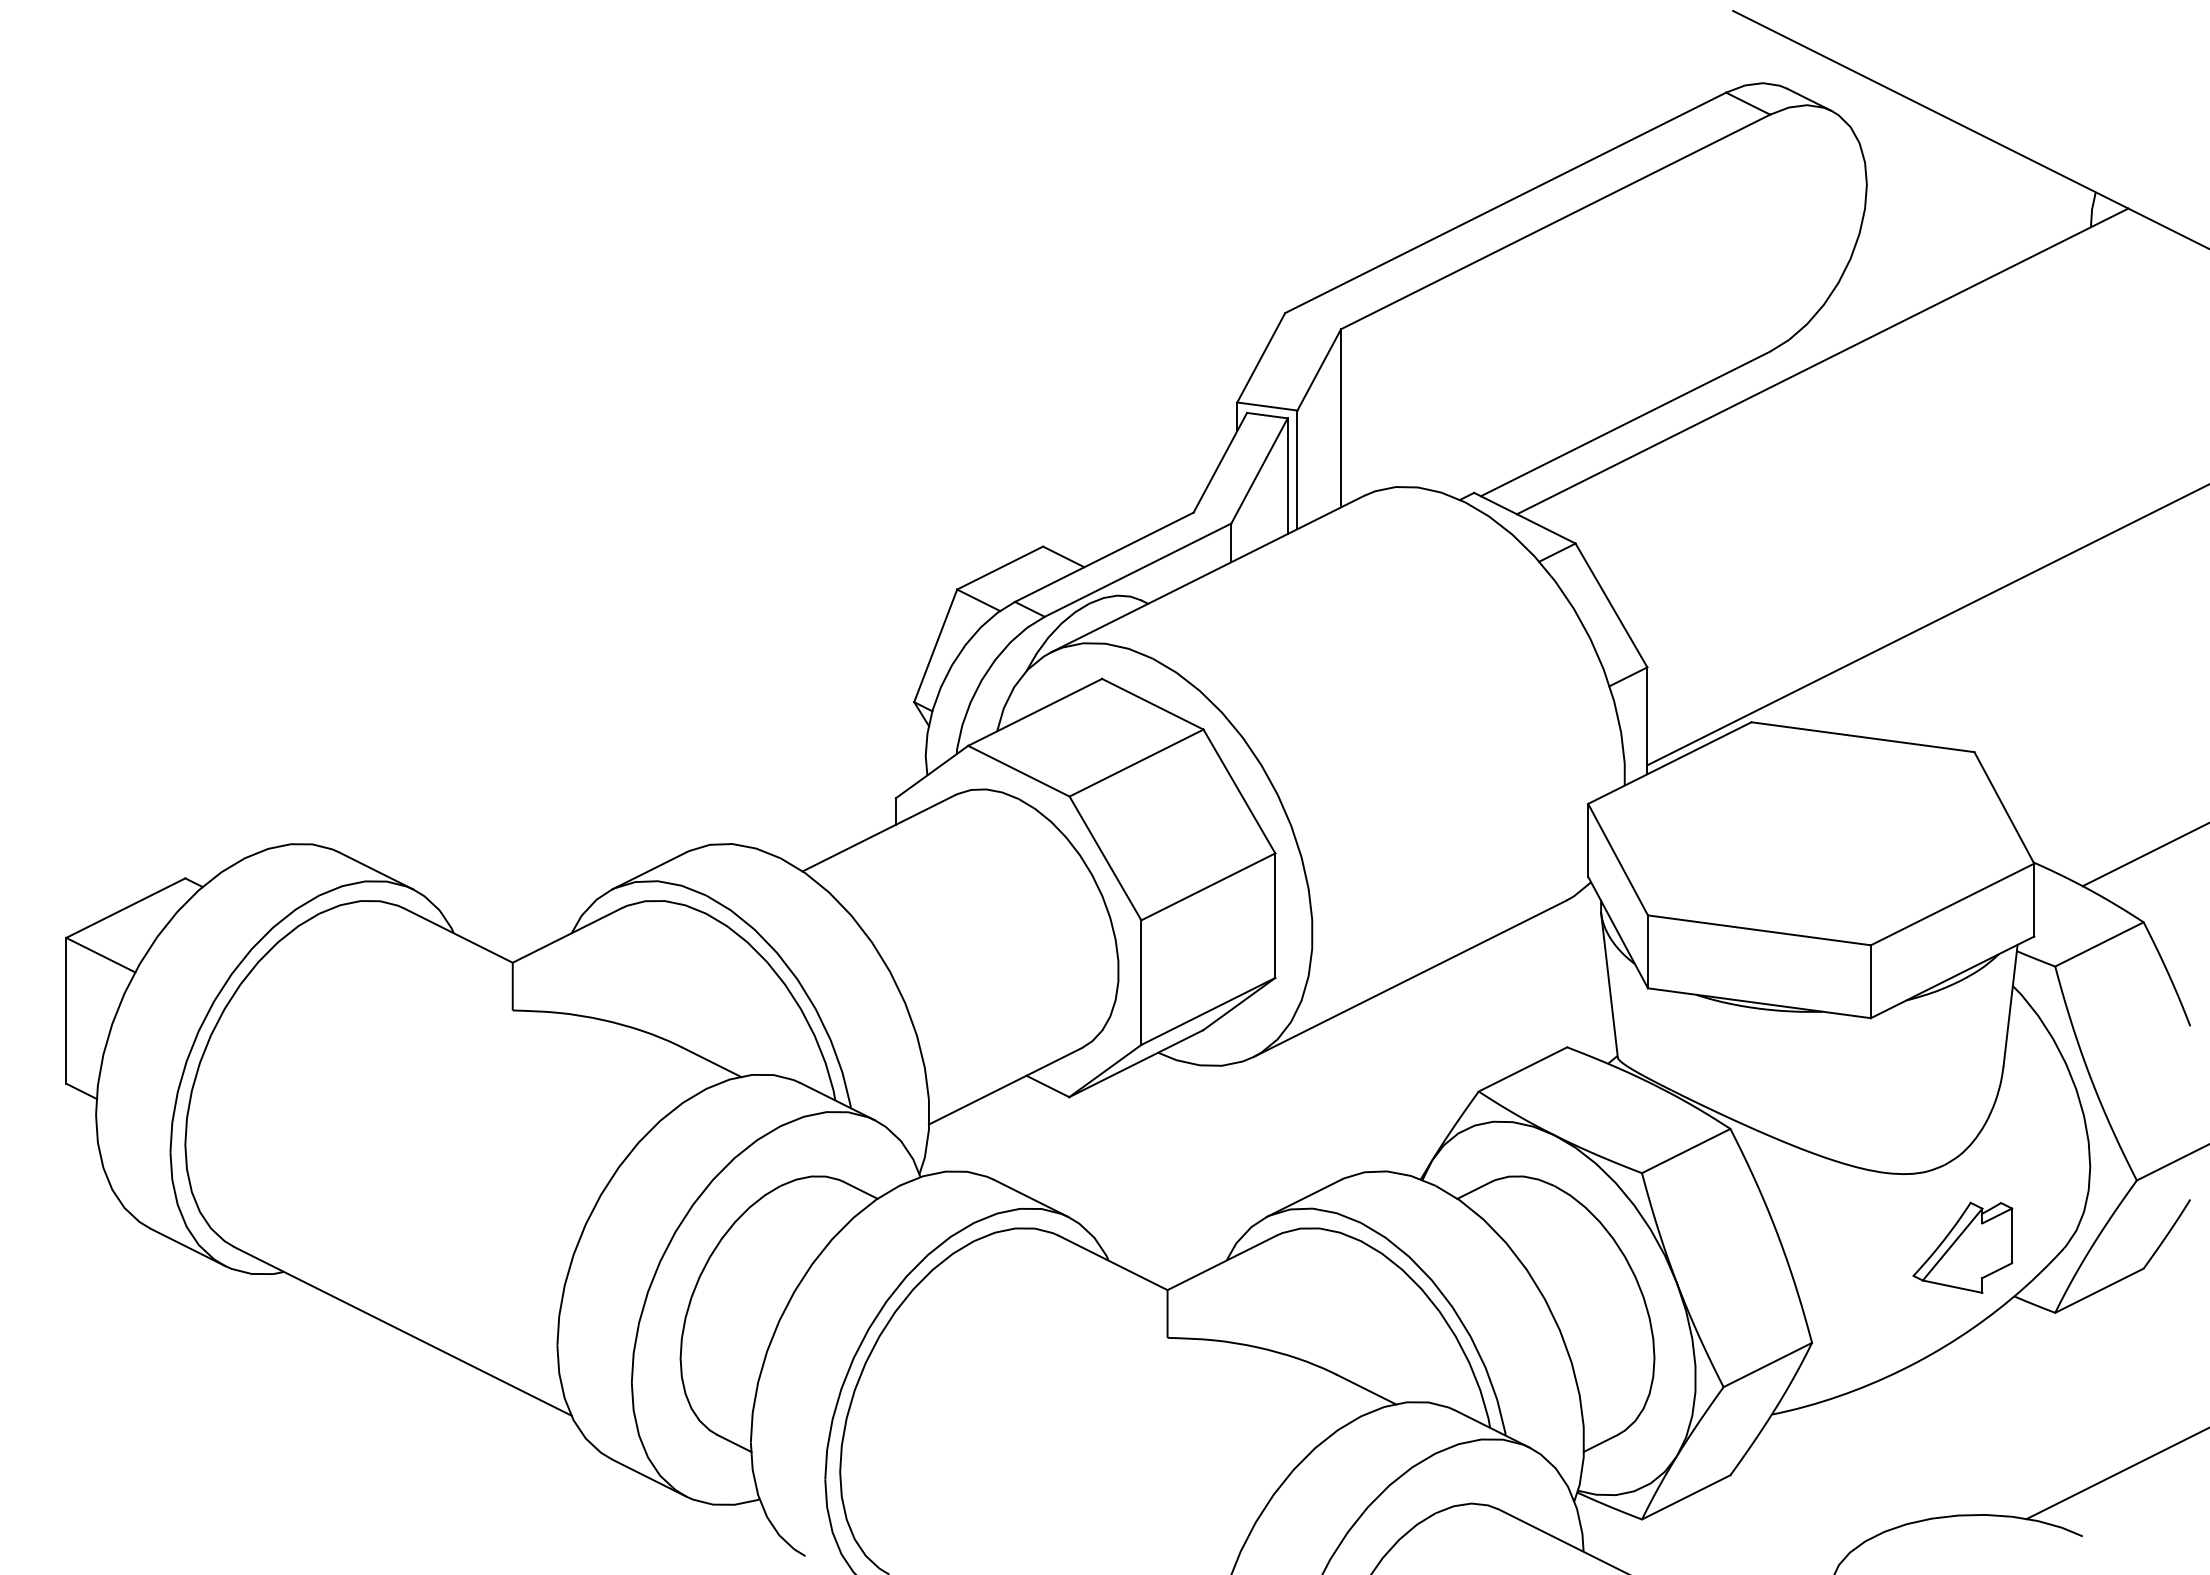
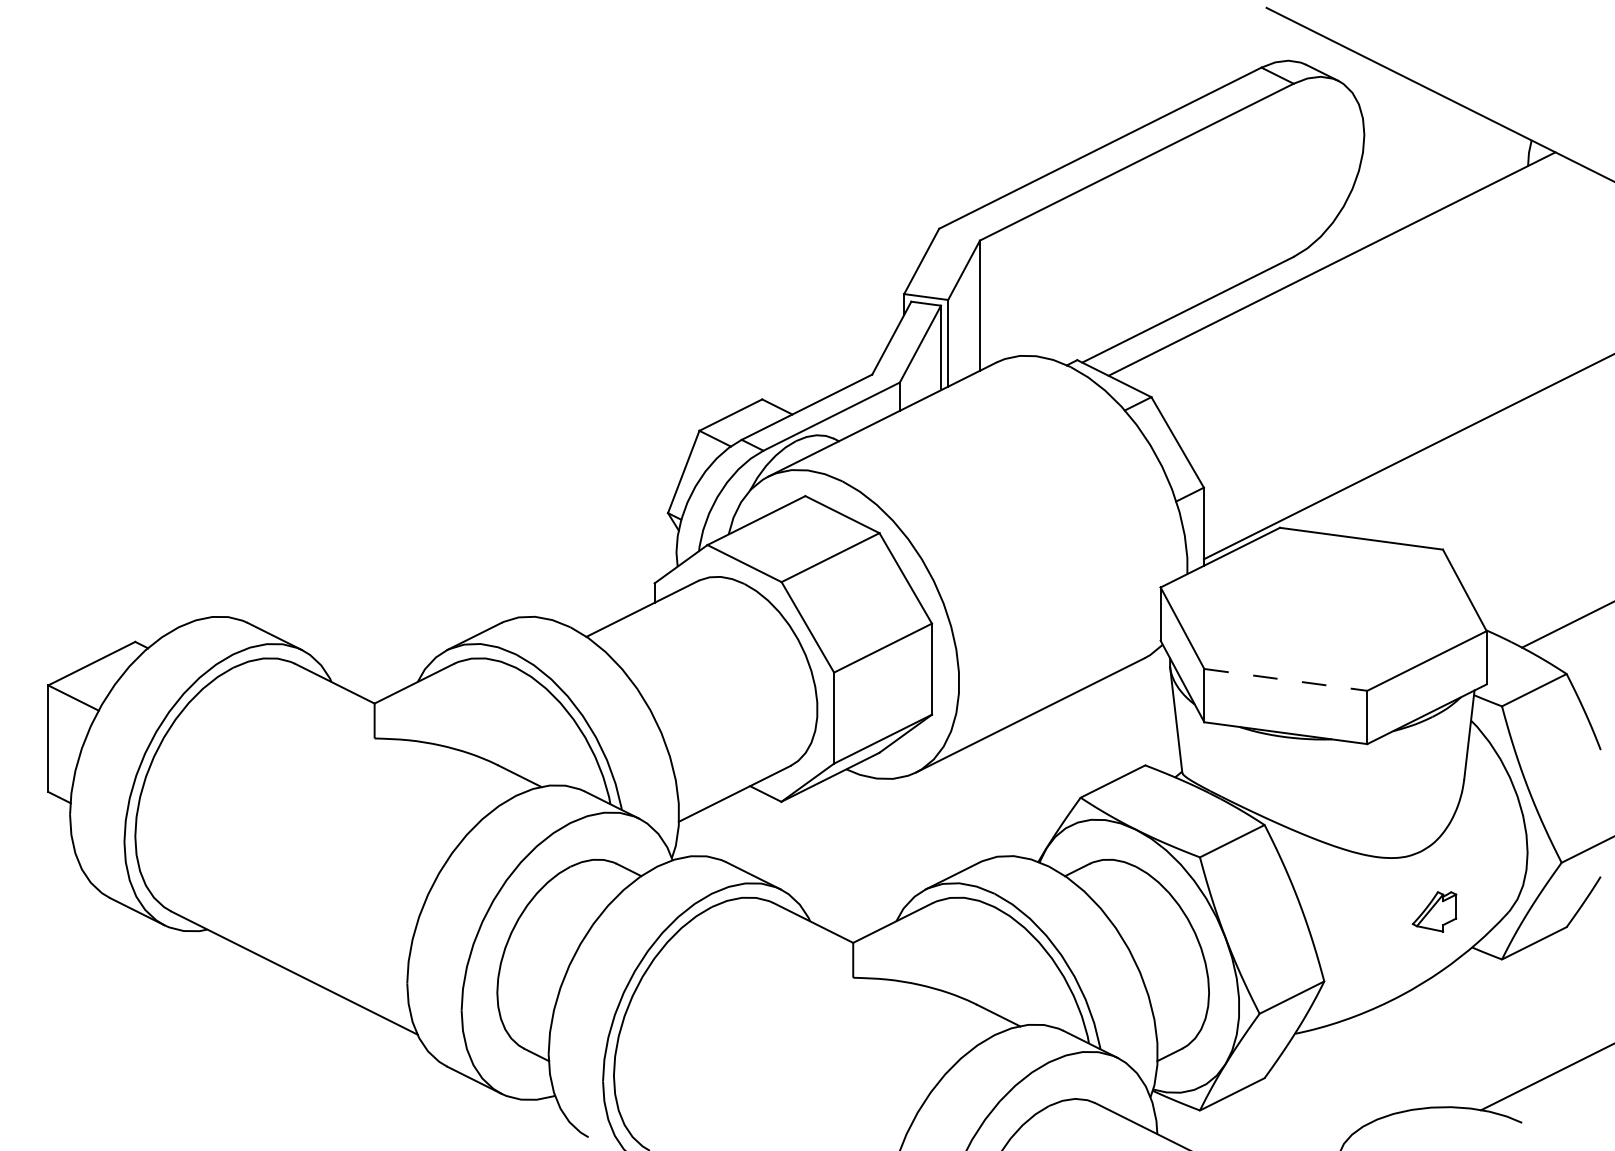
line: (1759, 930) -> (1285, 680), solid -> dashed
part: (1962, 1247) -> (1434, 911), size x0.6

